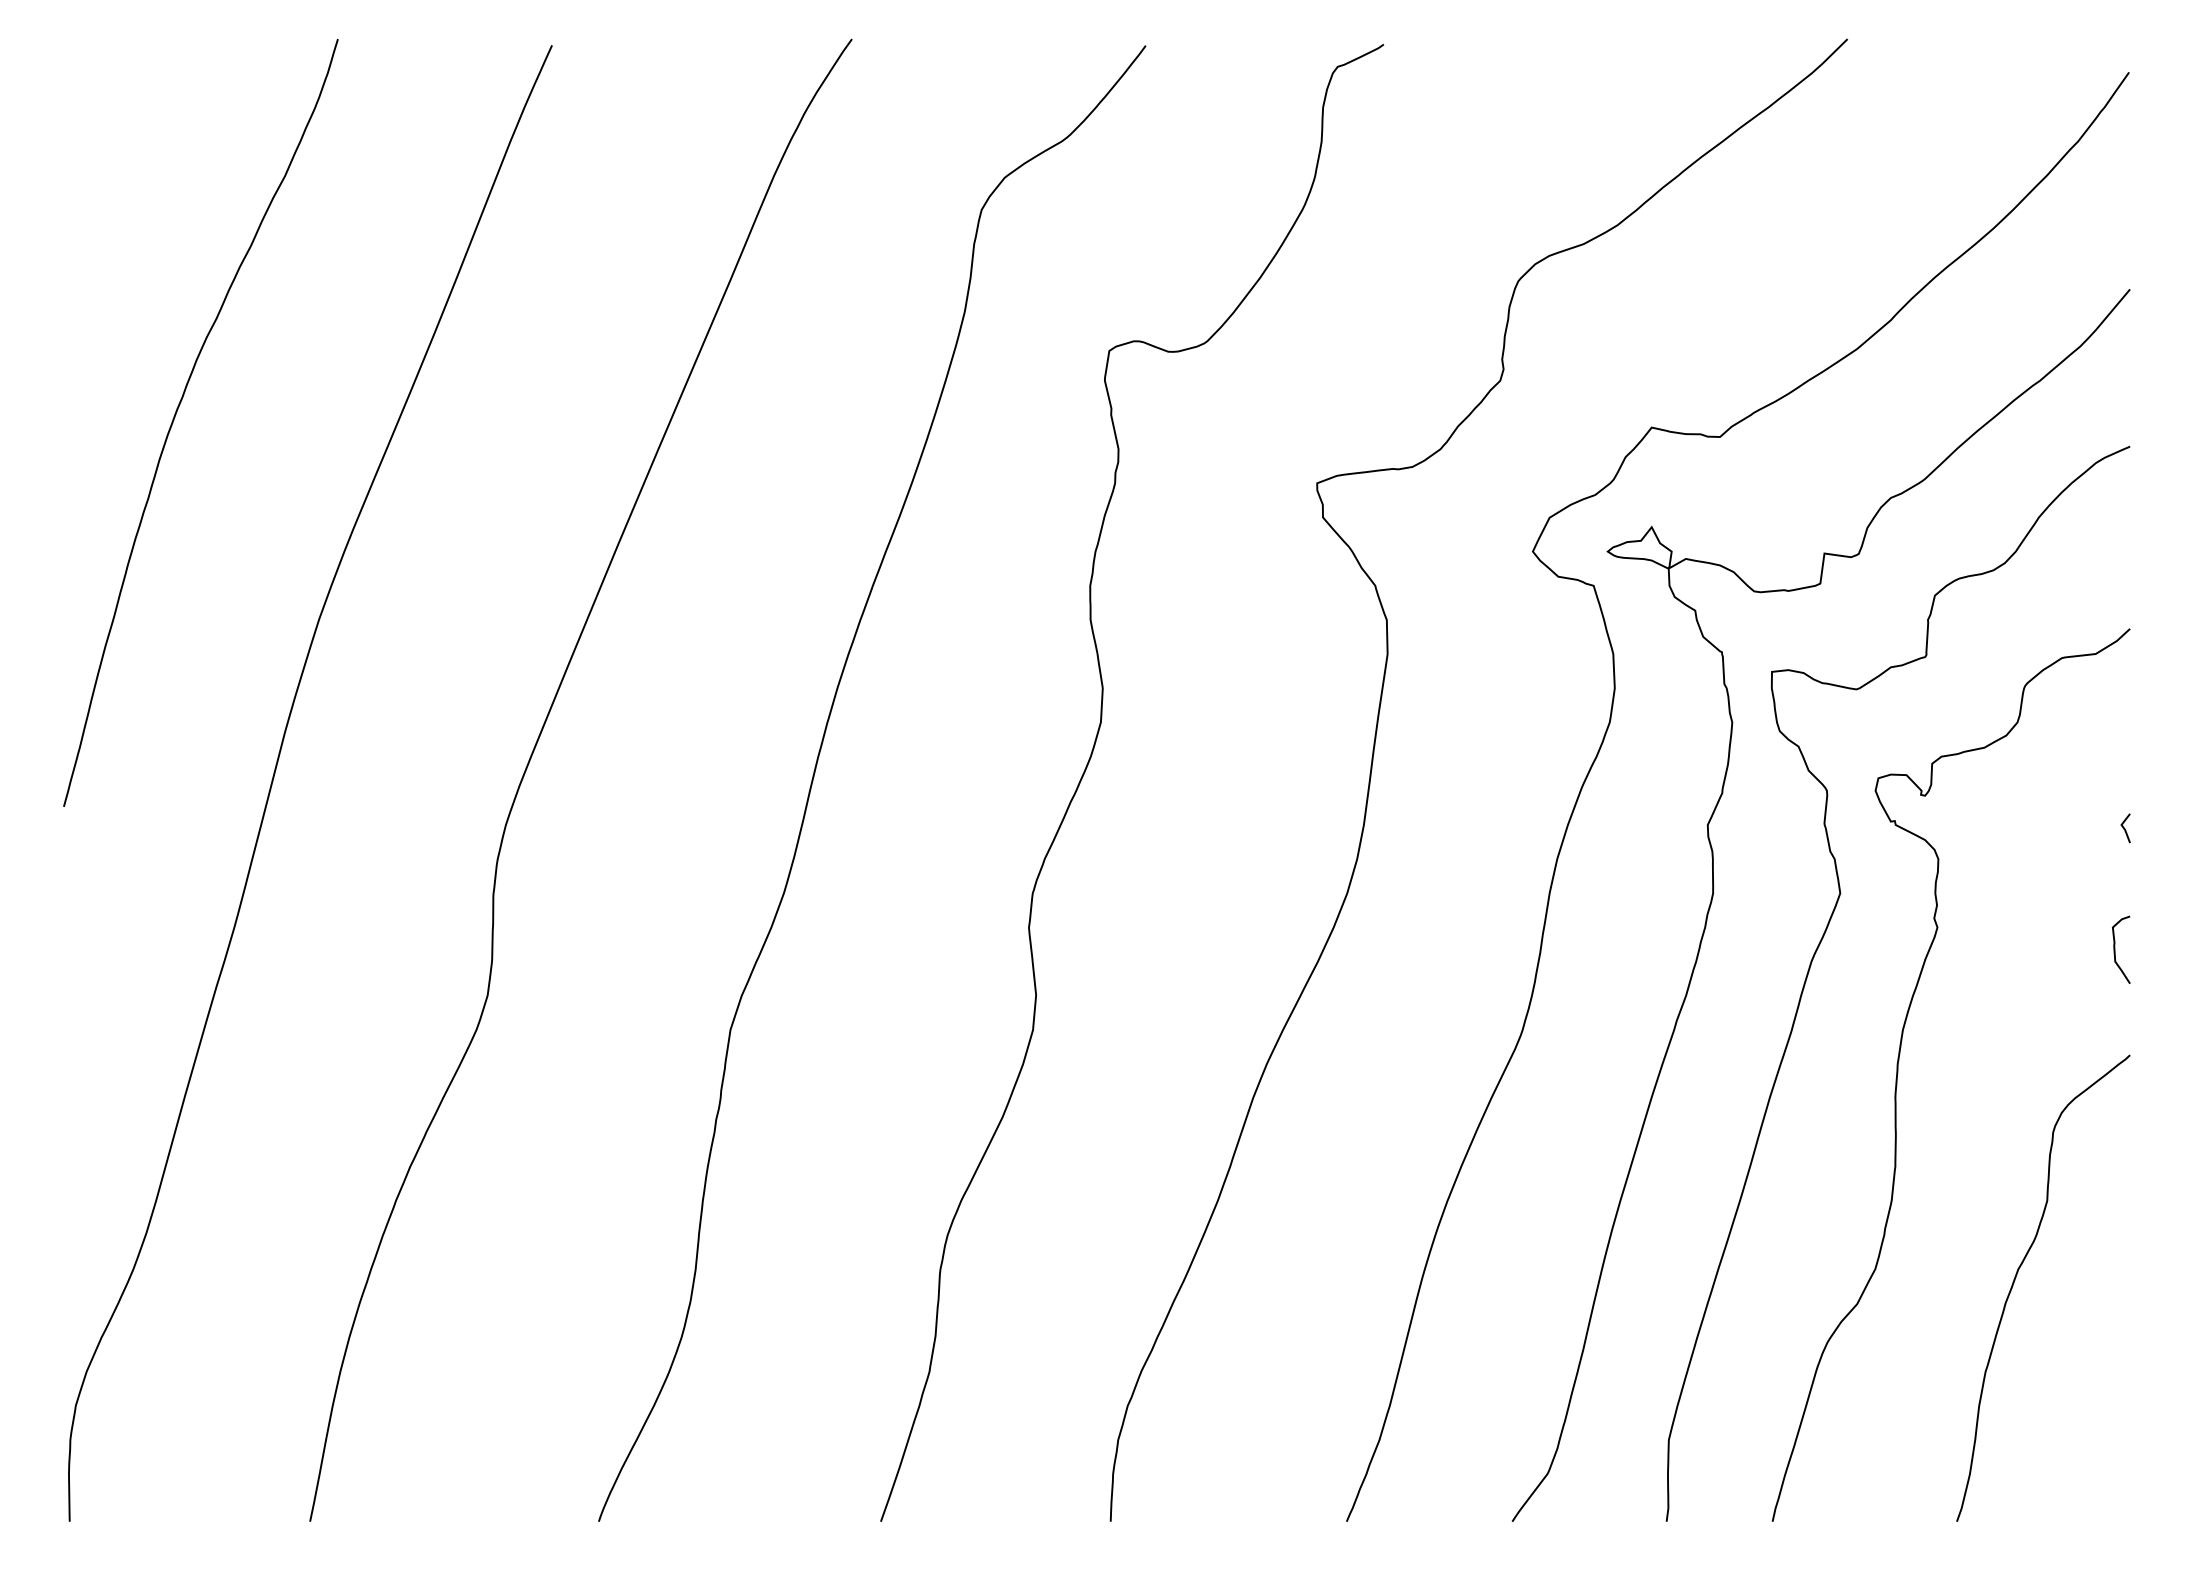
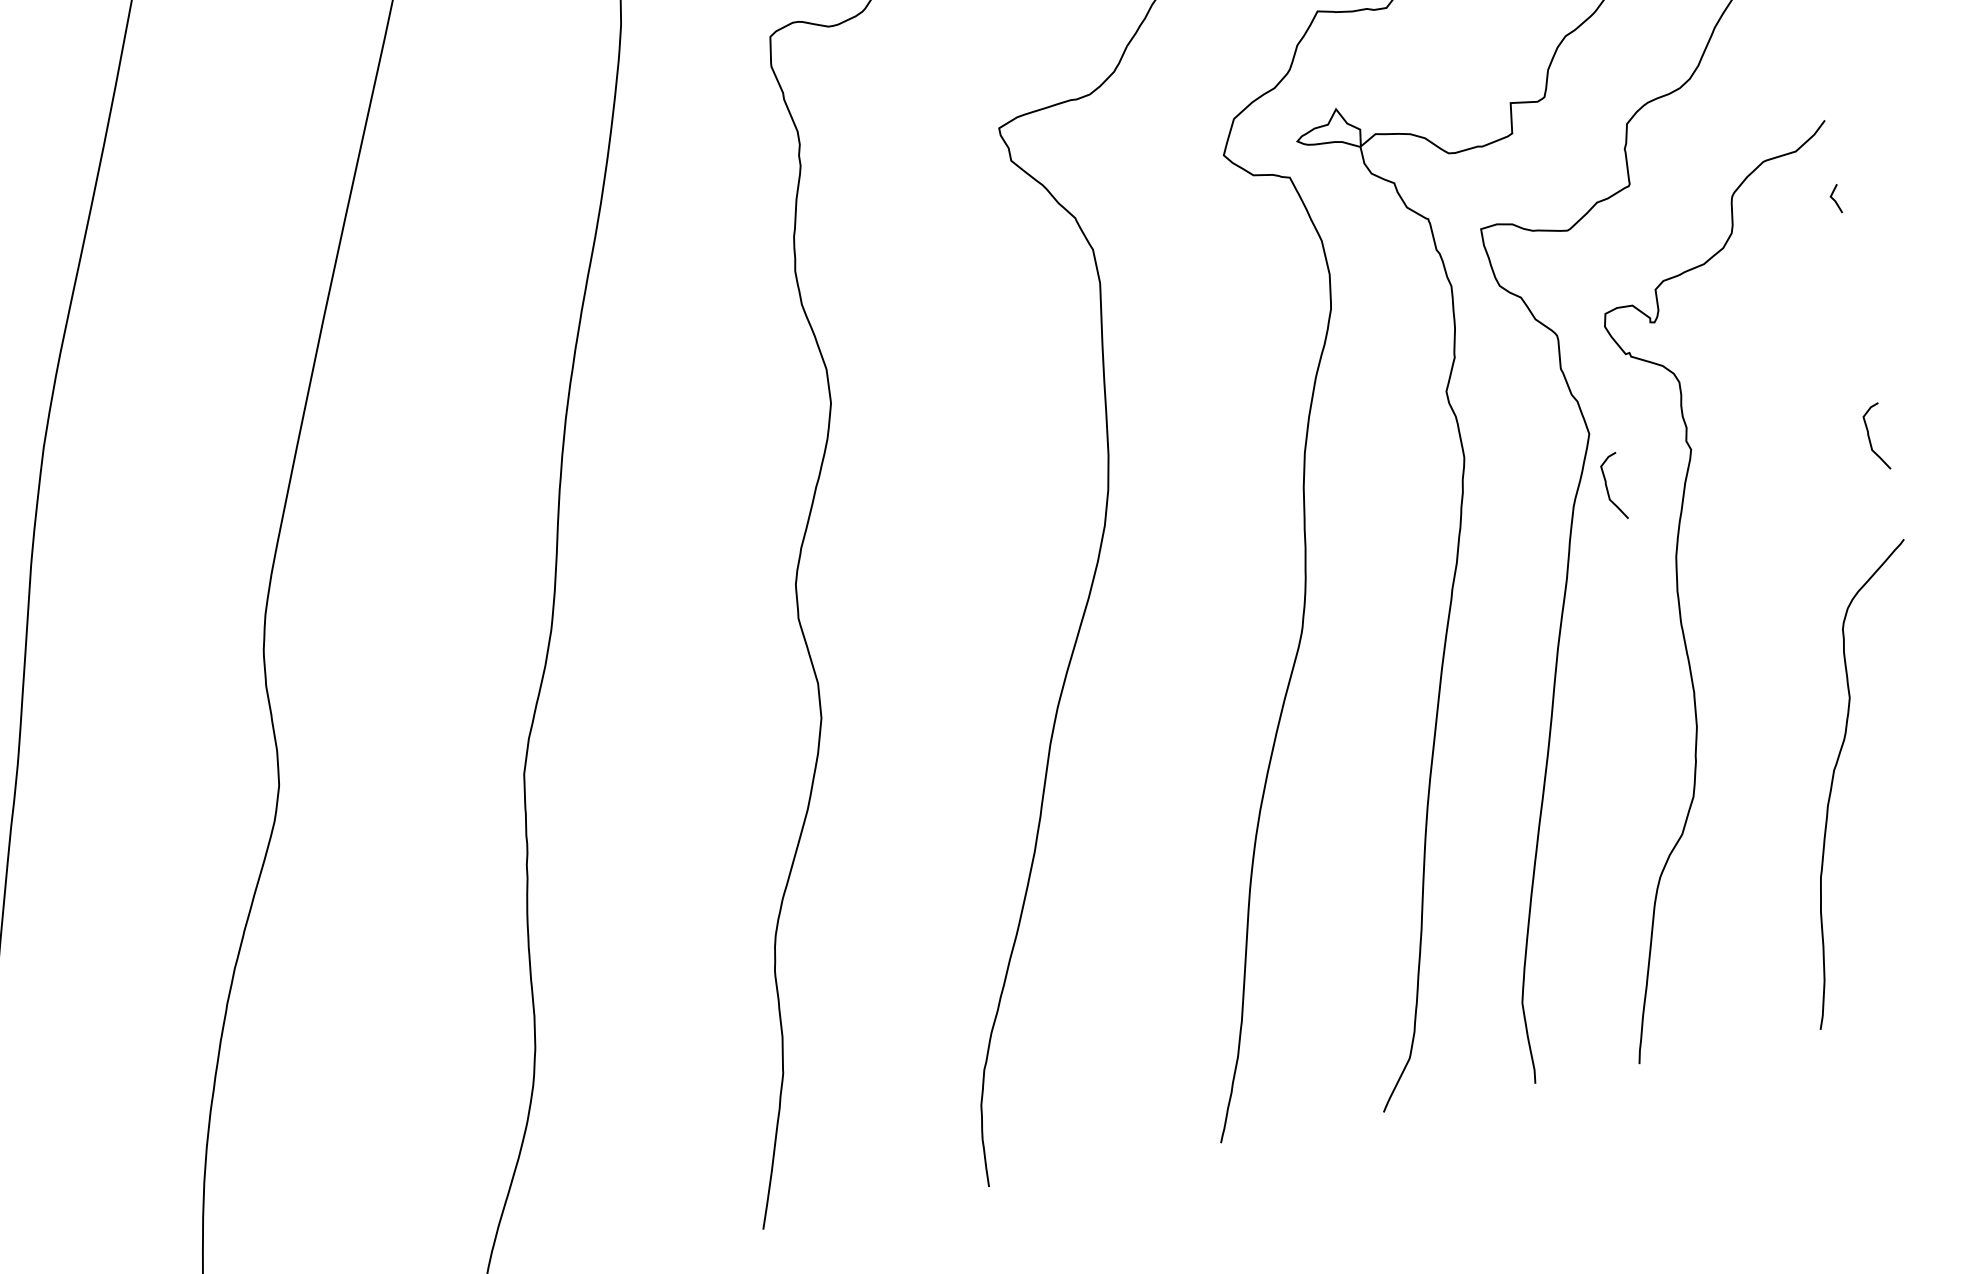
line: (2125, 828) -> (1835, 199), moved
curve: (1848, 949) -> (1607, 487), added

